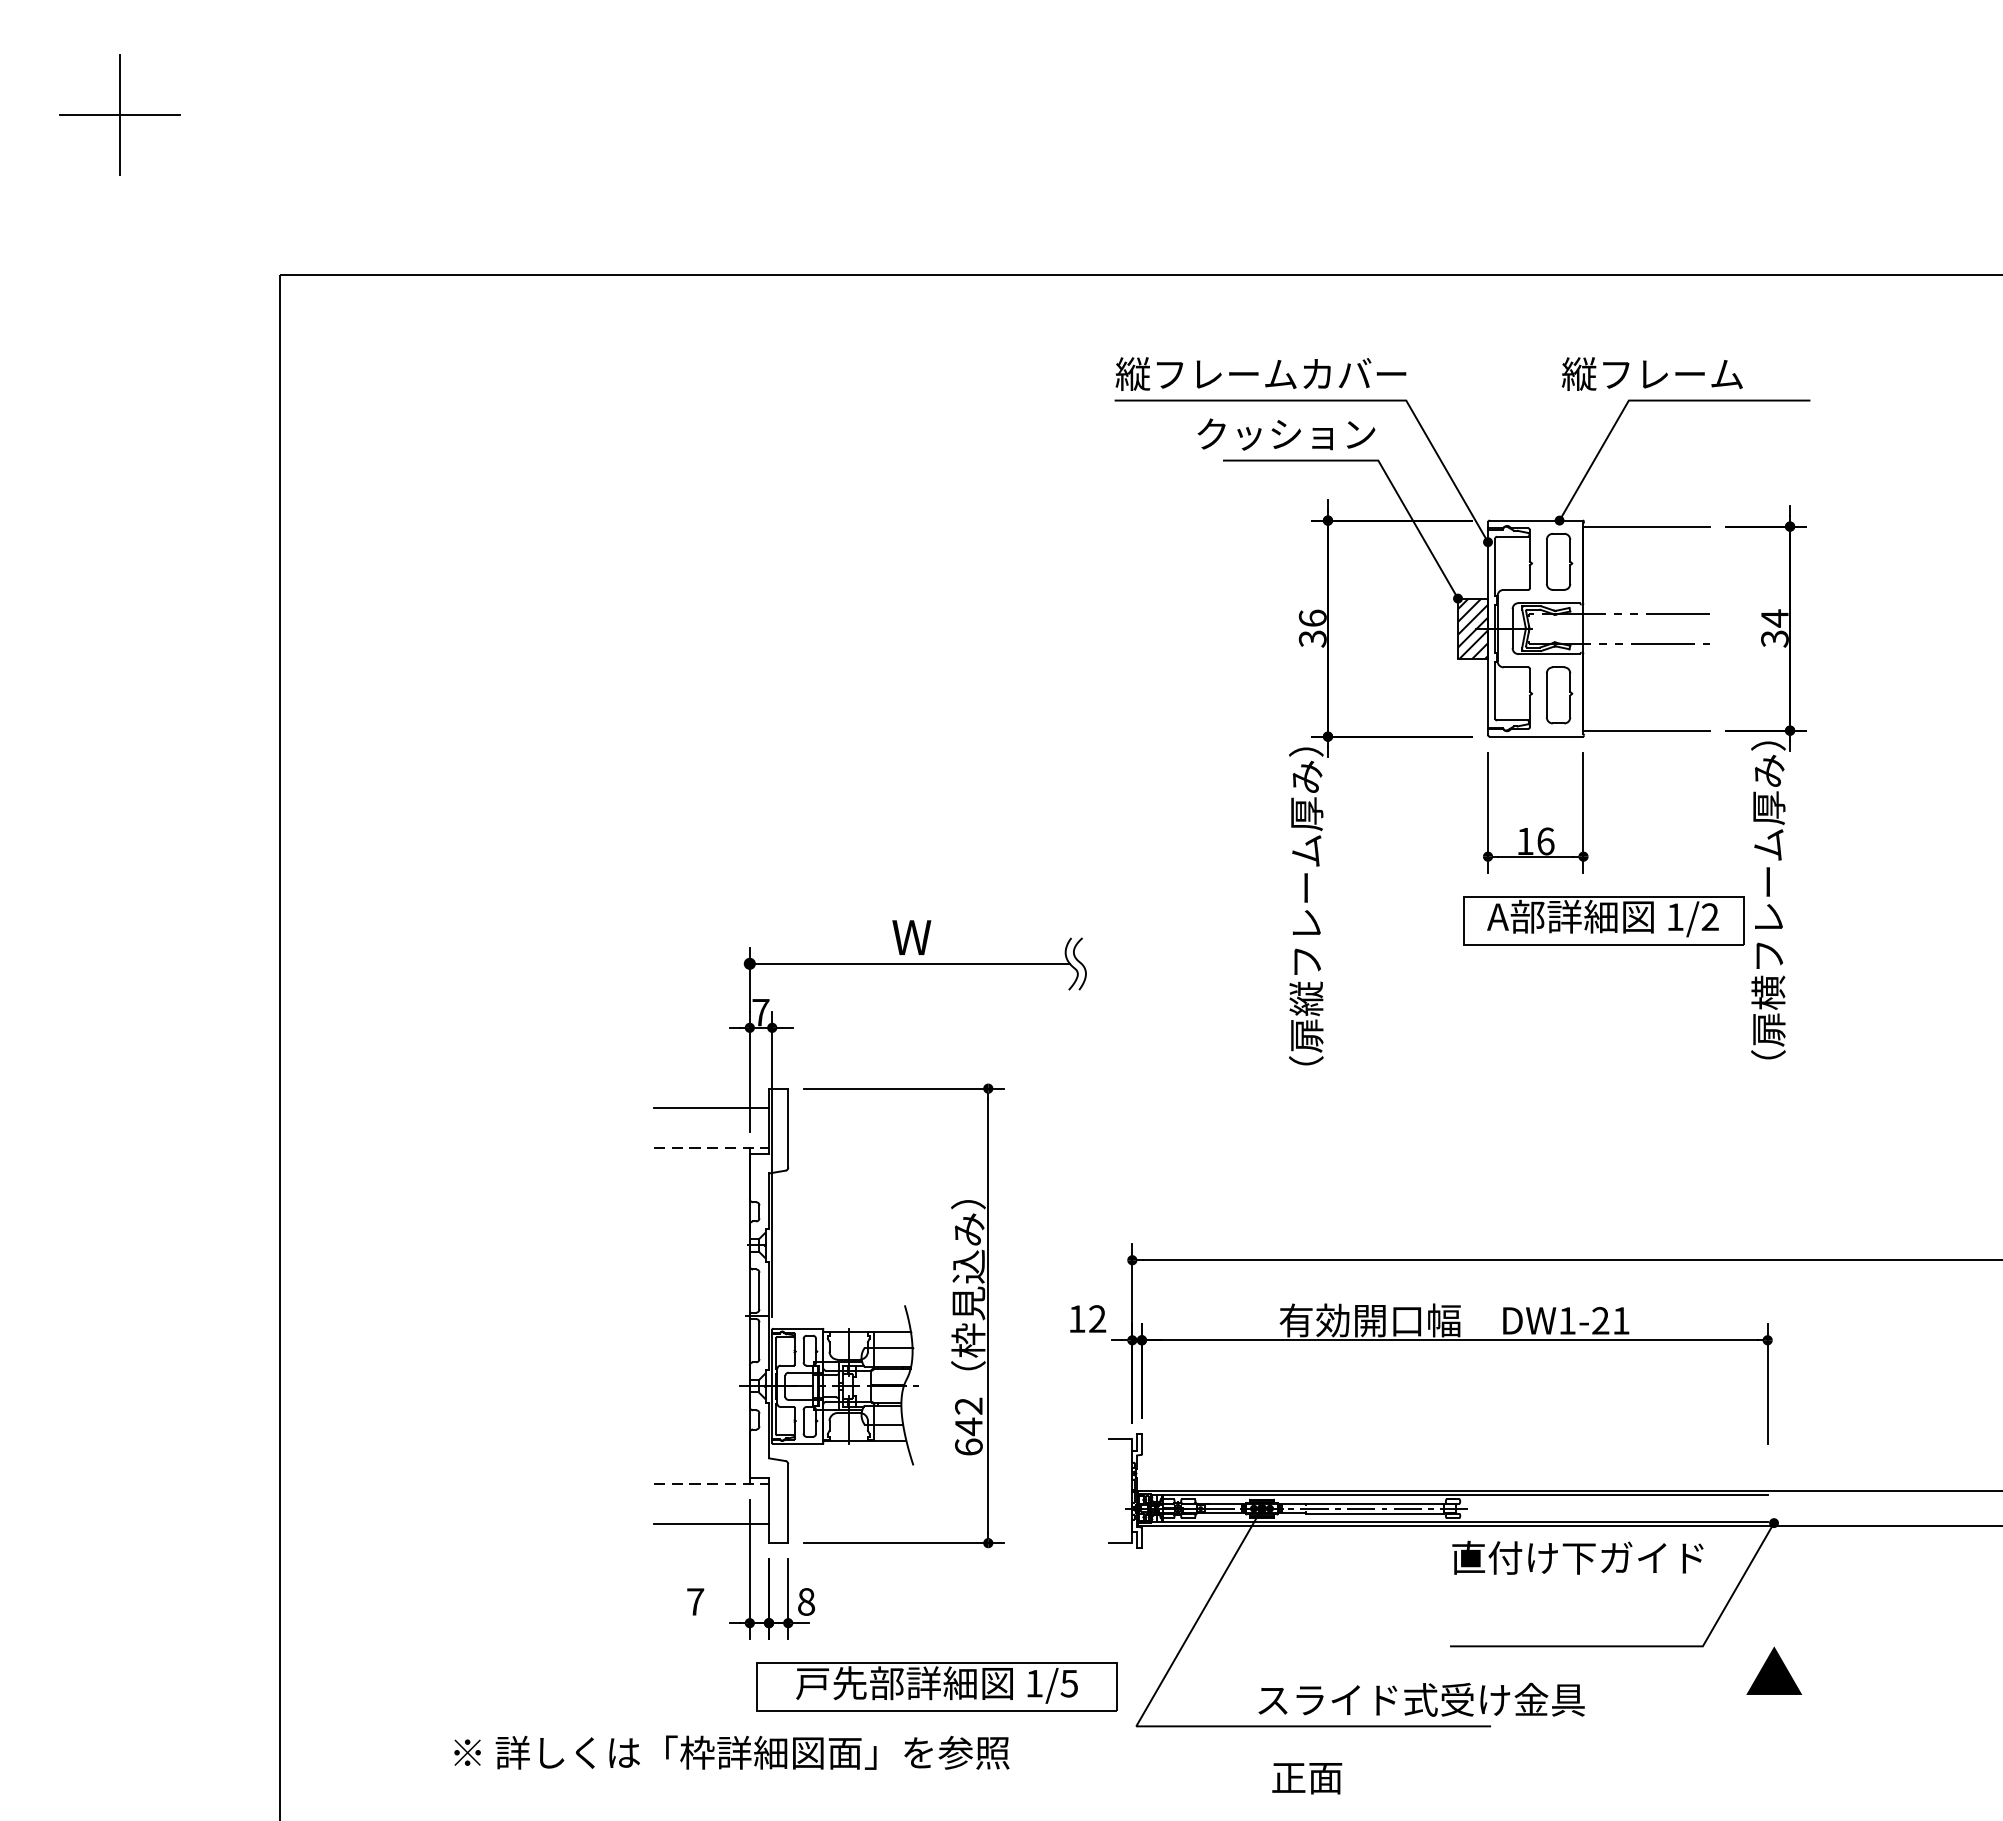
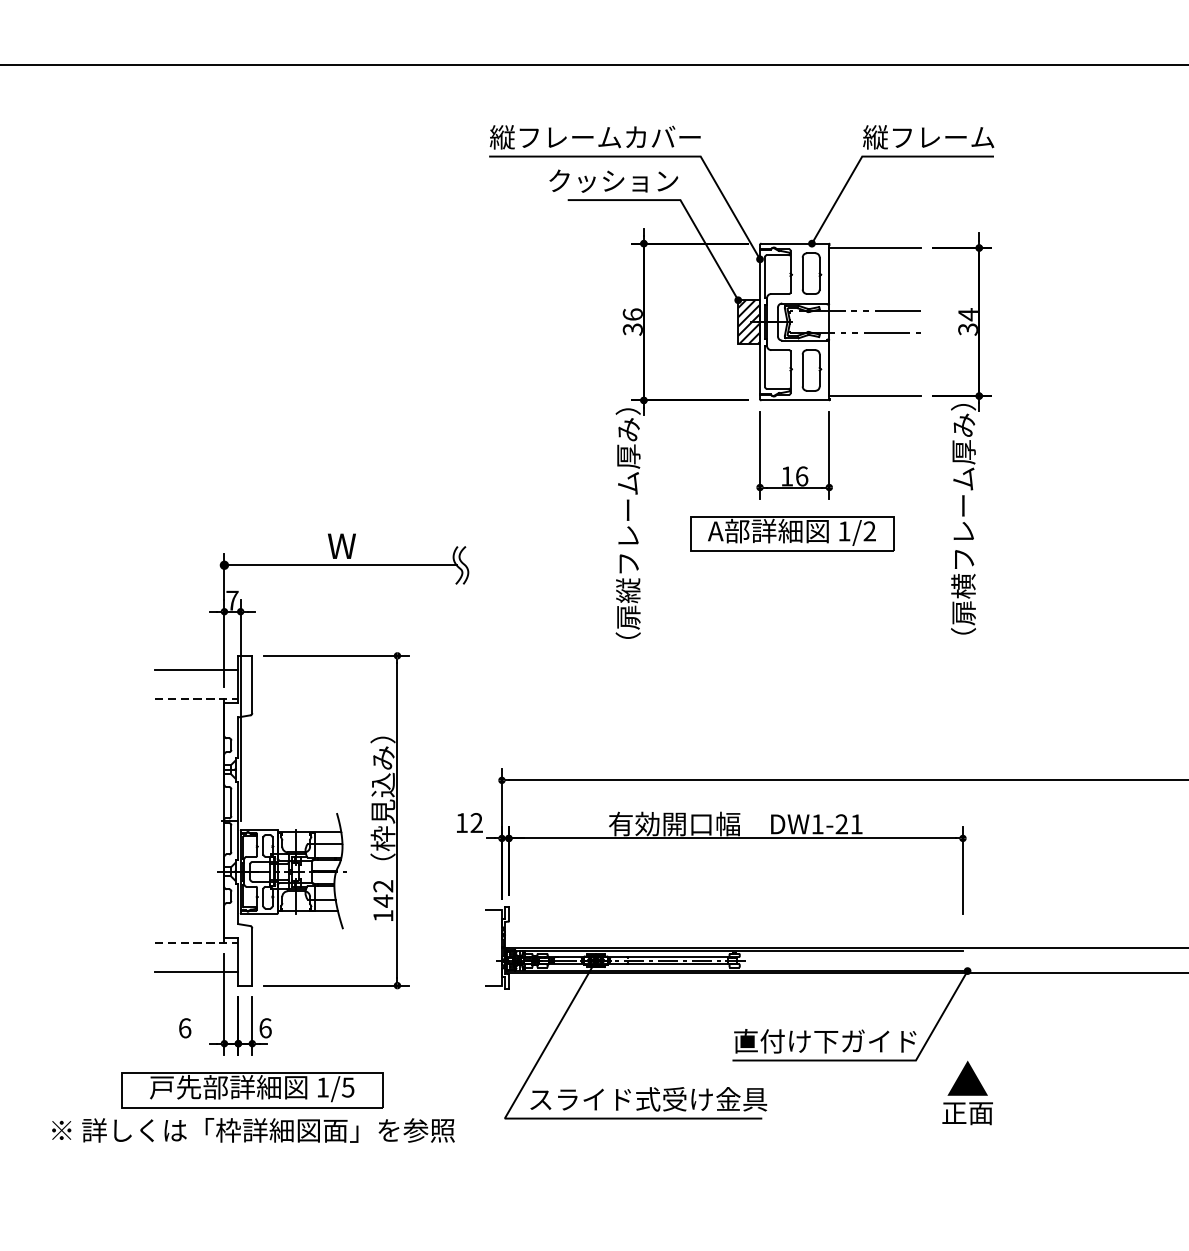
text: (1651, 373) -> (928, 136), moved
part: (1603, 920) -> (792, 533), moved
text: (968, 1446) -> (383, 915), 642 -> 142
text: (1577, 1557) -> (824, 1041), moved
text: (695, 1601) -> (184, 1027), 7 -> 6
text: (806, 1601) -> (265, 1027), 8 -> 6
part: (936, 1686) -> (251, 1089), moved
text: (1421, 1699) -> (648, 1099), moved
text: (731, 1752) -> (253, 1130), moved
text: (1307, 1778) -> (967, 1113), moved

